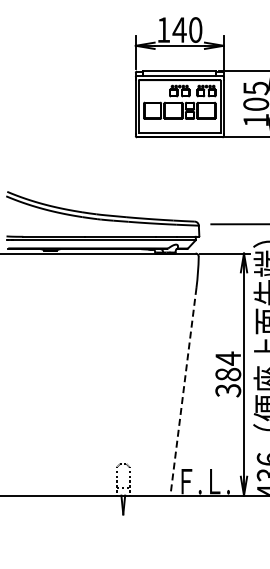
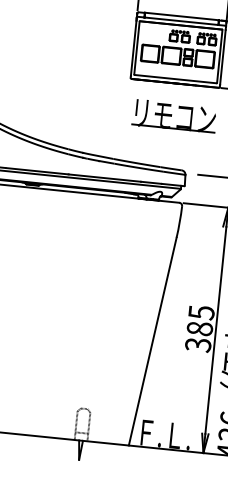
part: (182, 169) -> (174, 116), added
text: (228, 358) -> (201, 312), 384 -> 385
line: (183, 391) -> (152, 341), dashed -> solid

